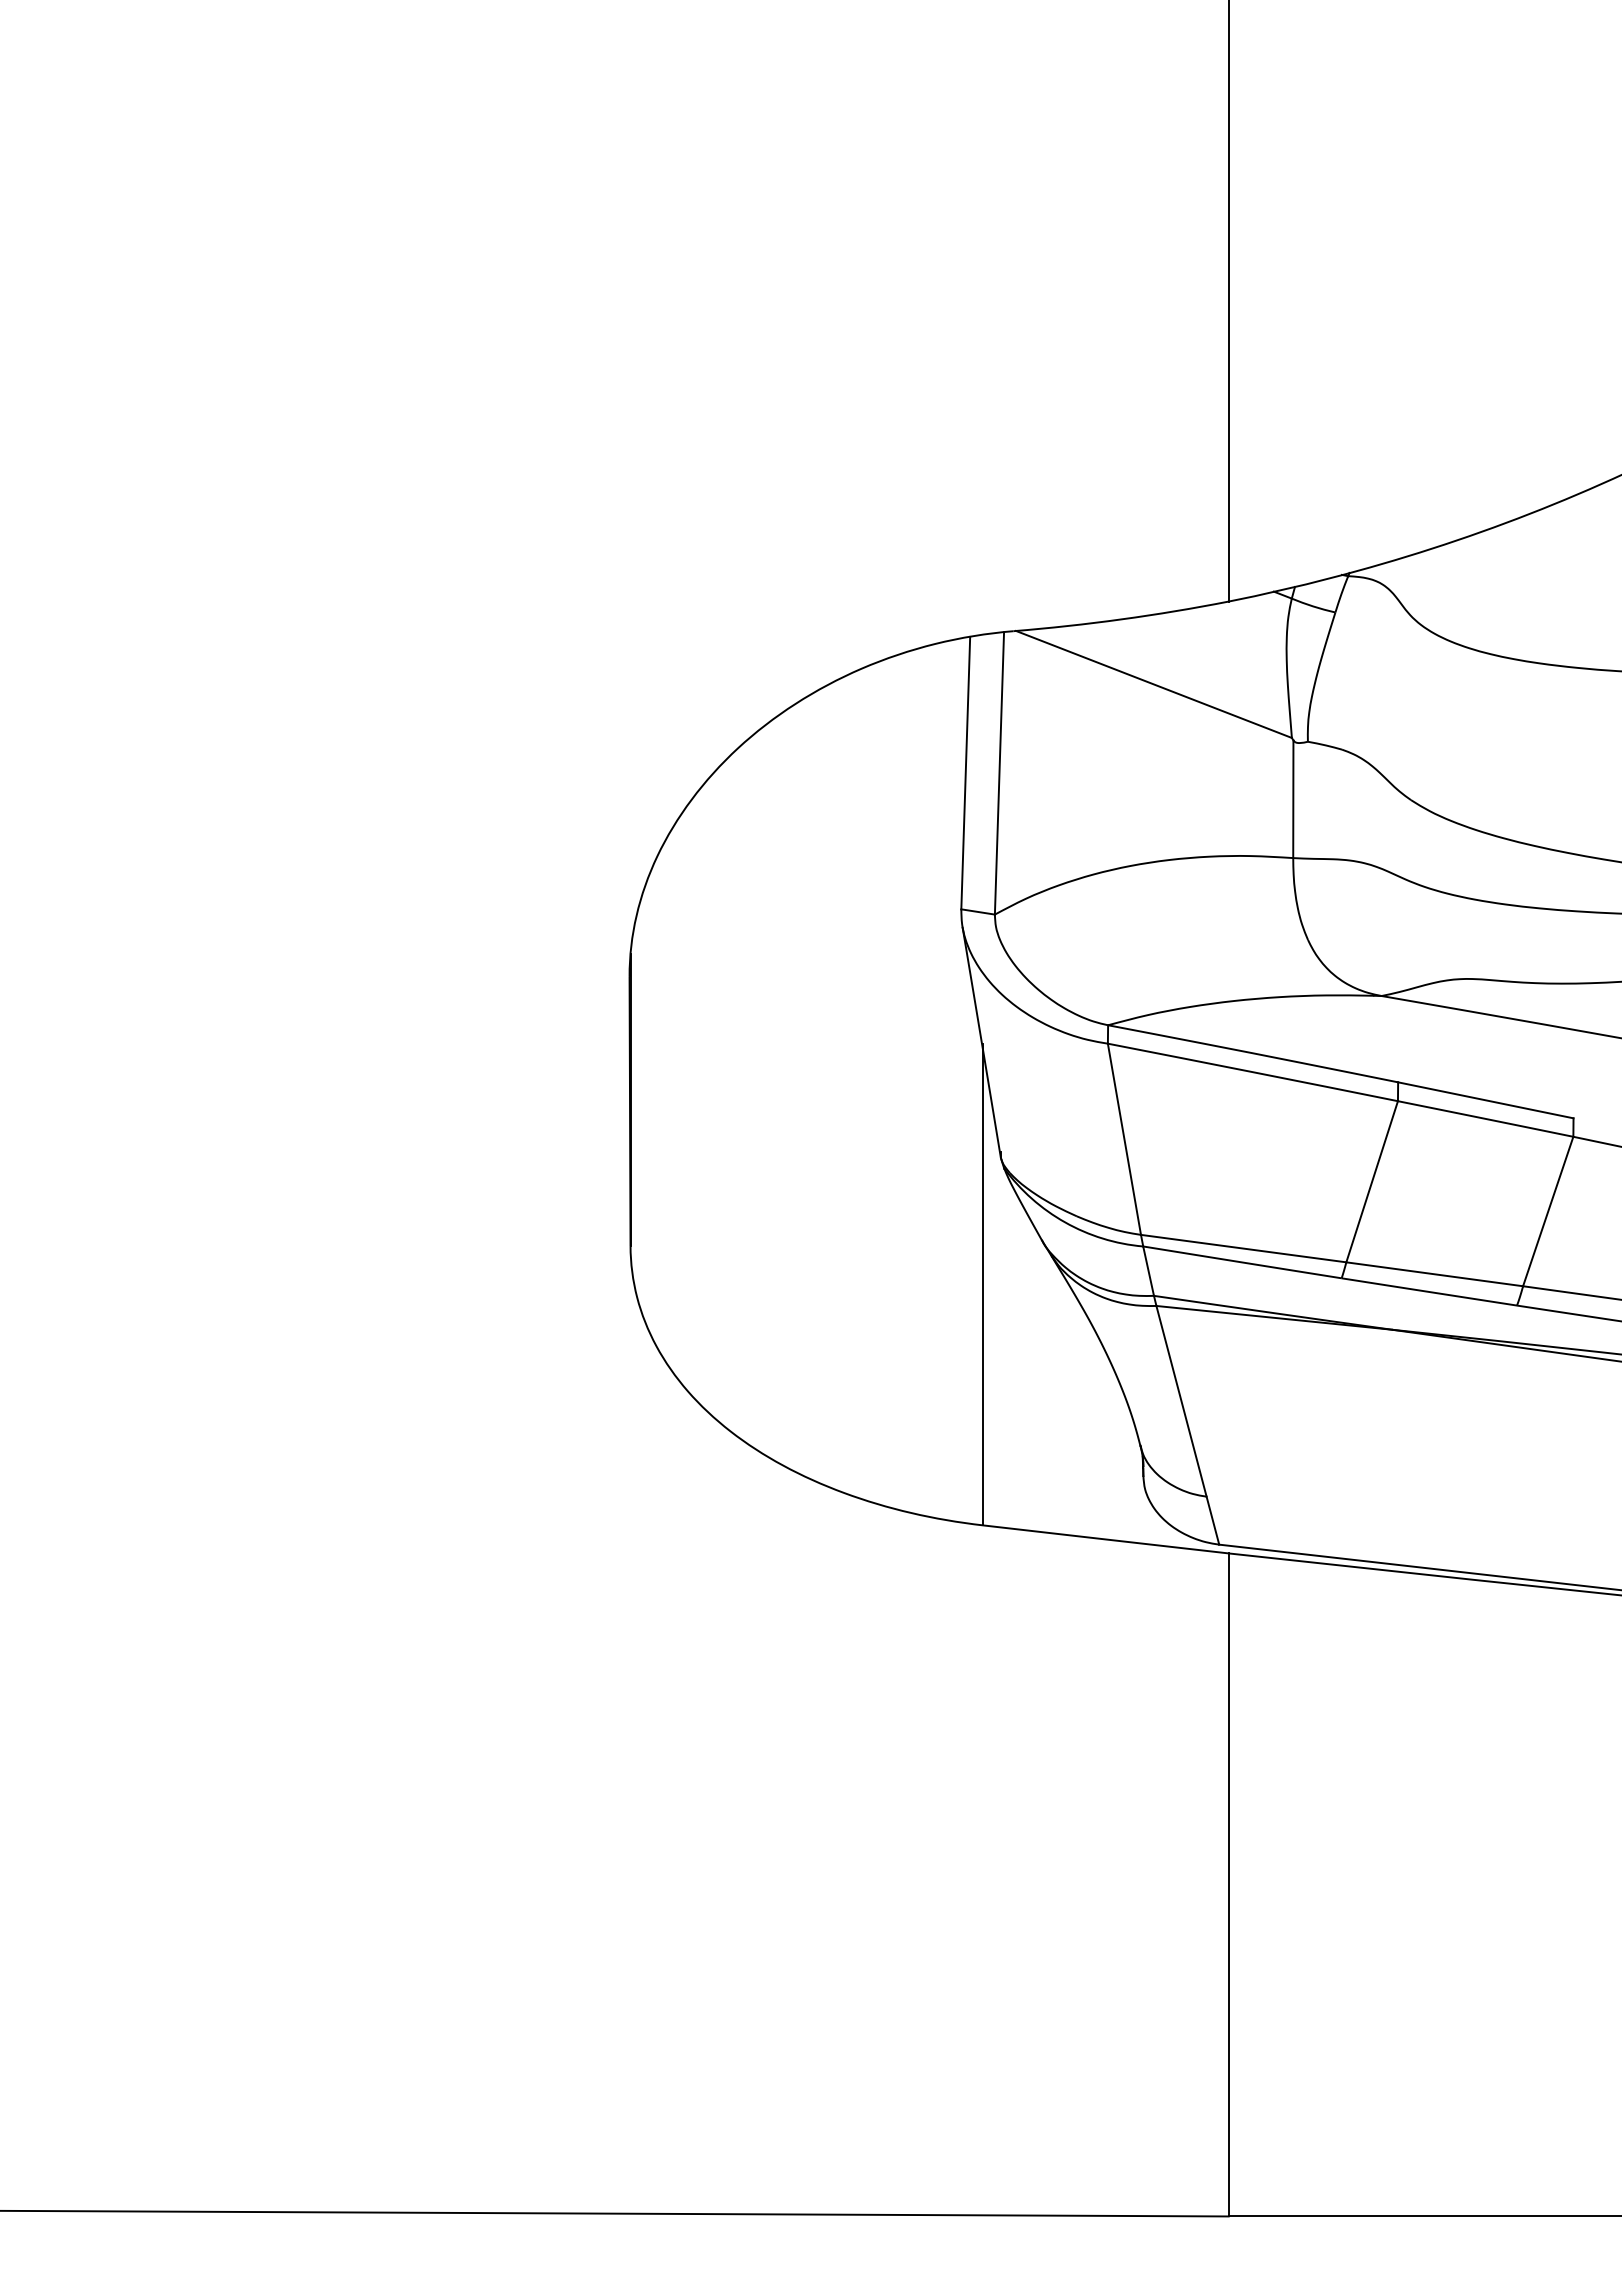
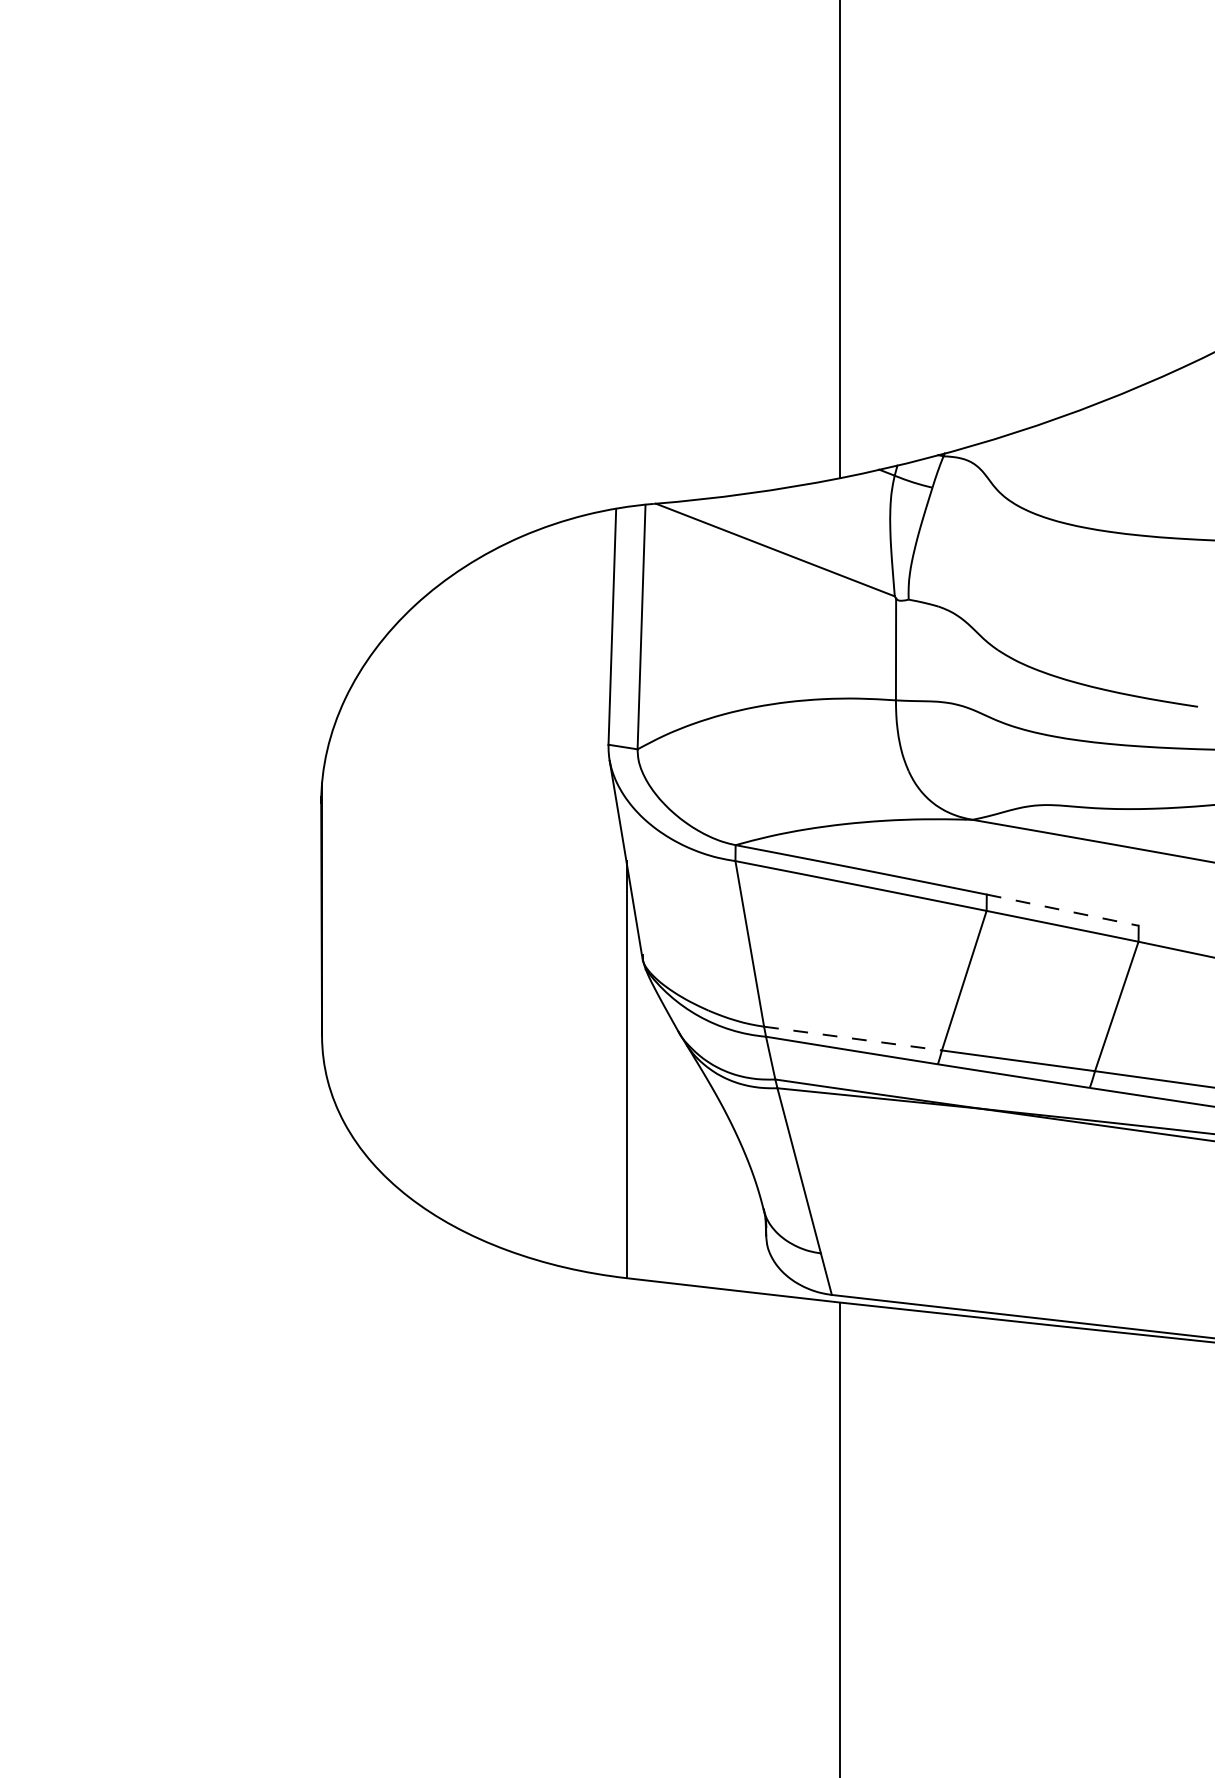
line: (1485, 1100) -> (1062, 910), solid -> dashed
line: (1243, 1248) -> (852, 1038), solid -> dashed

